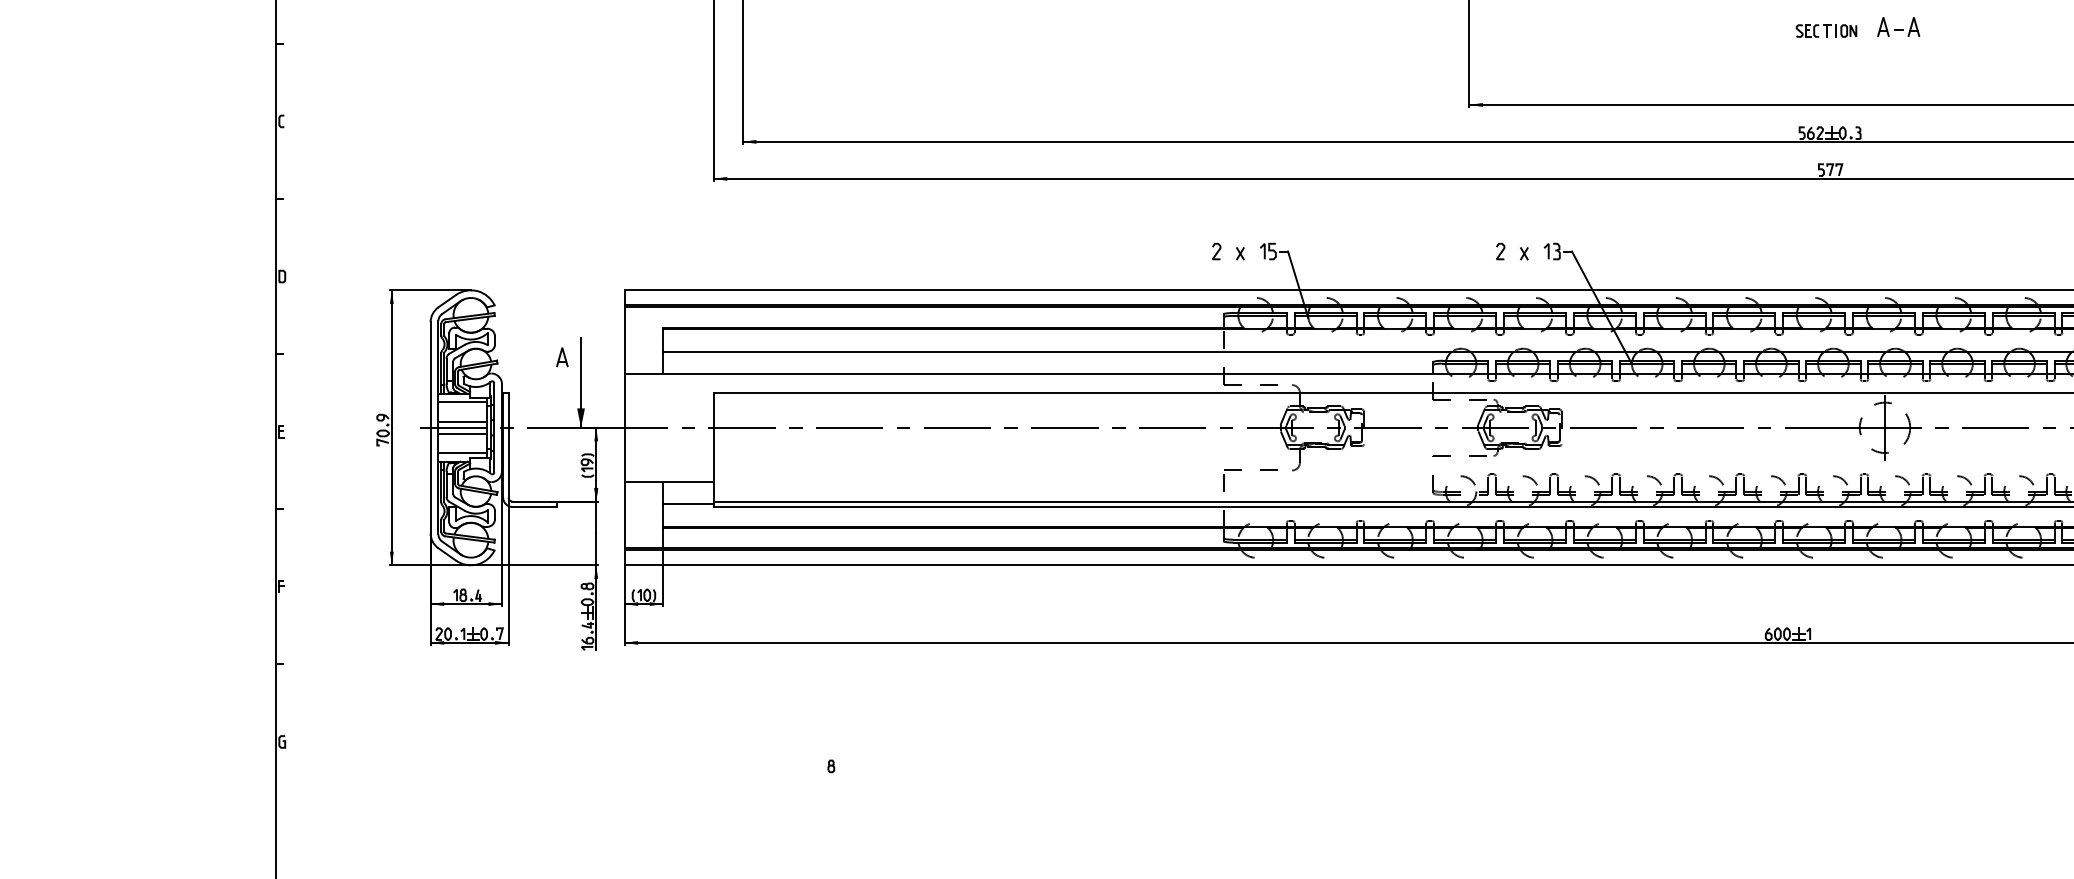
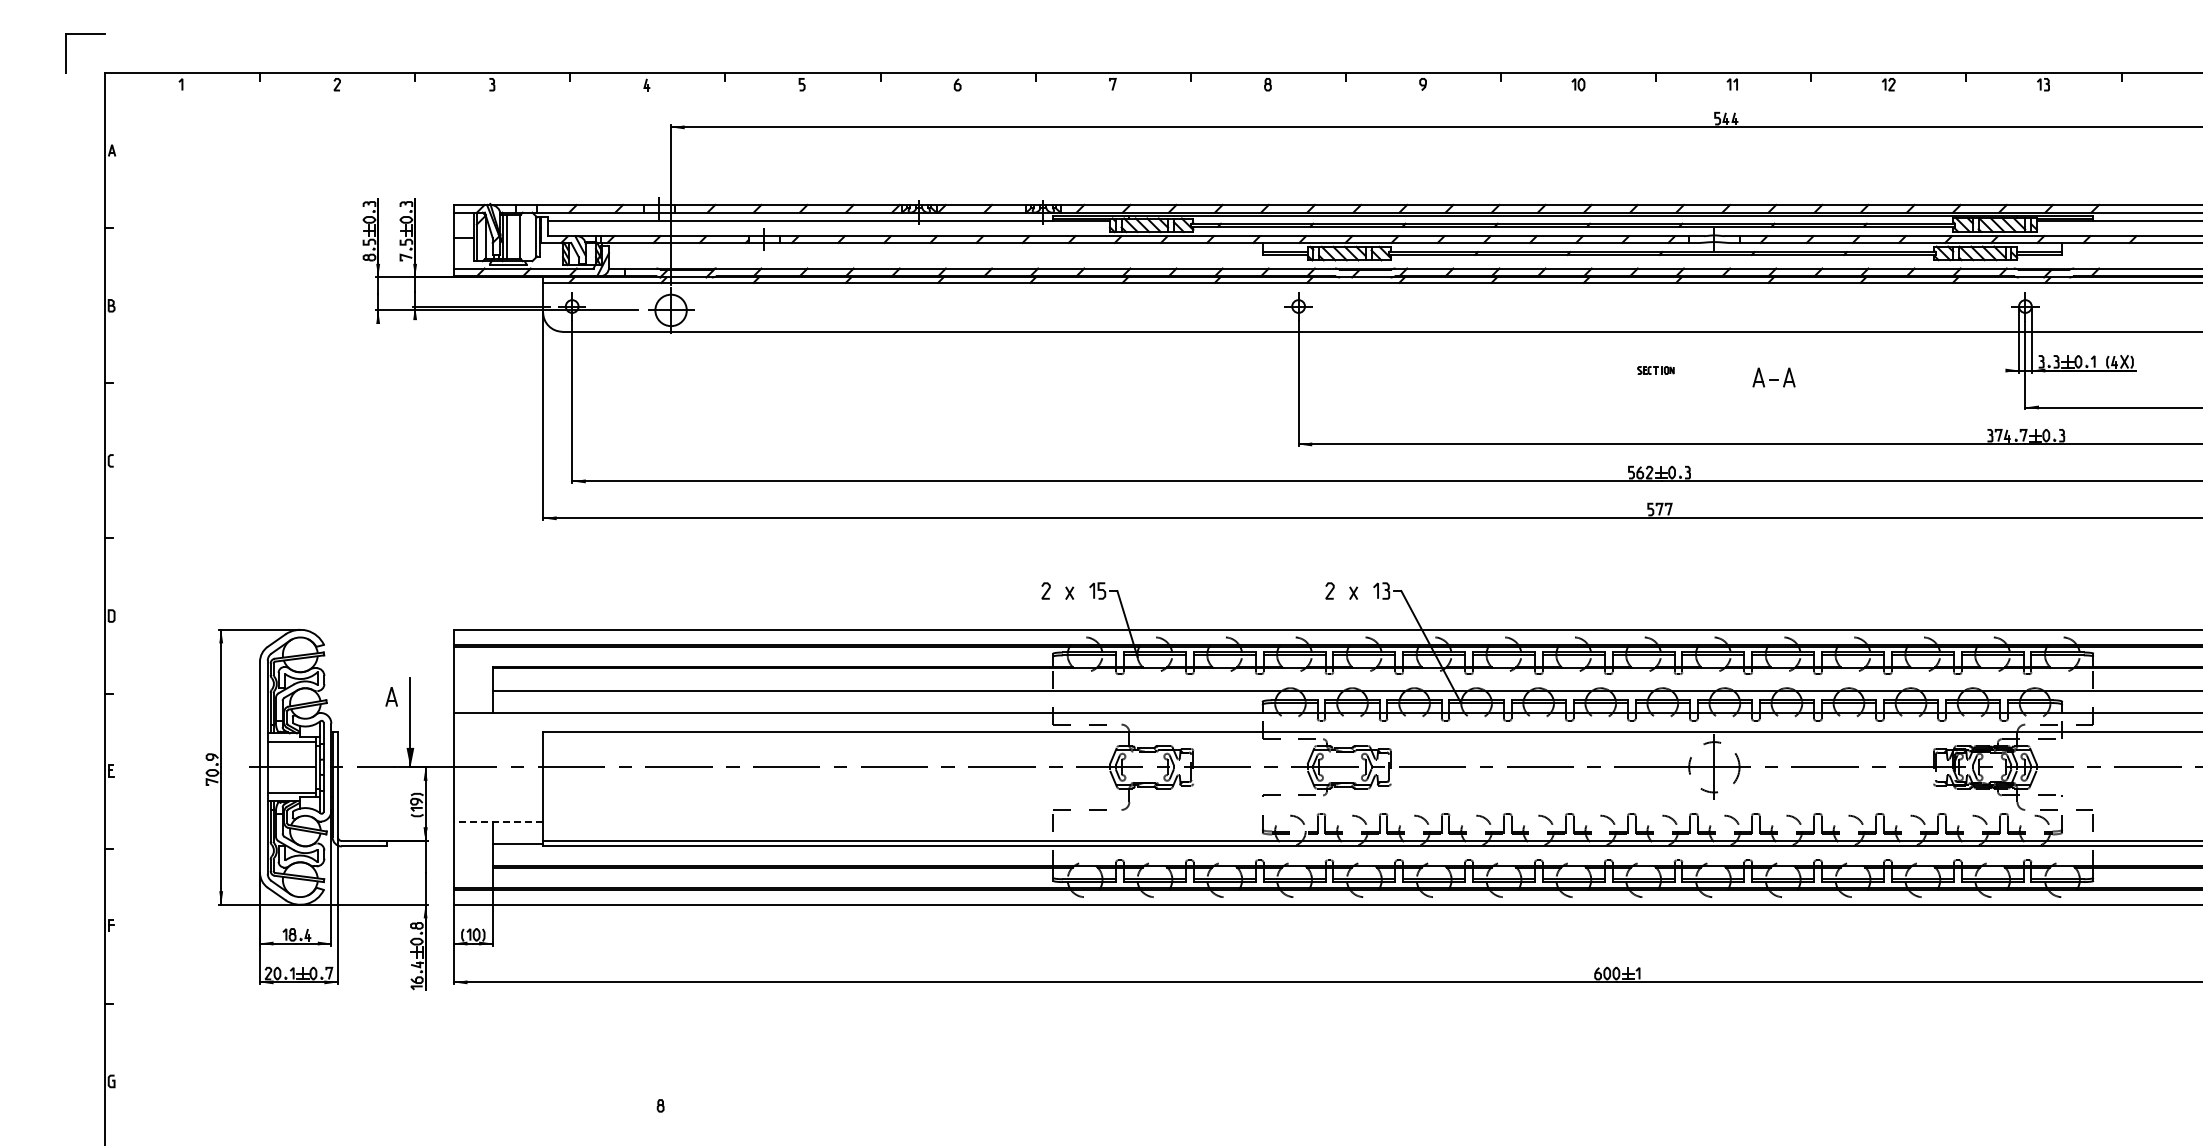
part: (1898, 27) -> (1773, 377), moved
part: (1826, 31) -> (1655, 370), size x0.6
line: (462, 422) -> (291, 761), removed
line: (462, 434) -> (291, 773), removed
line: (669, 482) -> (498, 821), solid -> dashed

